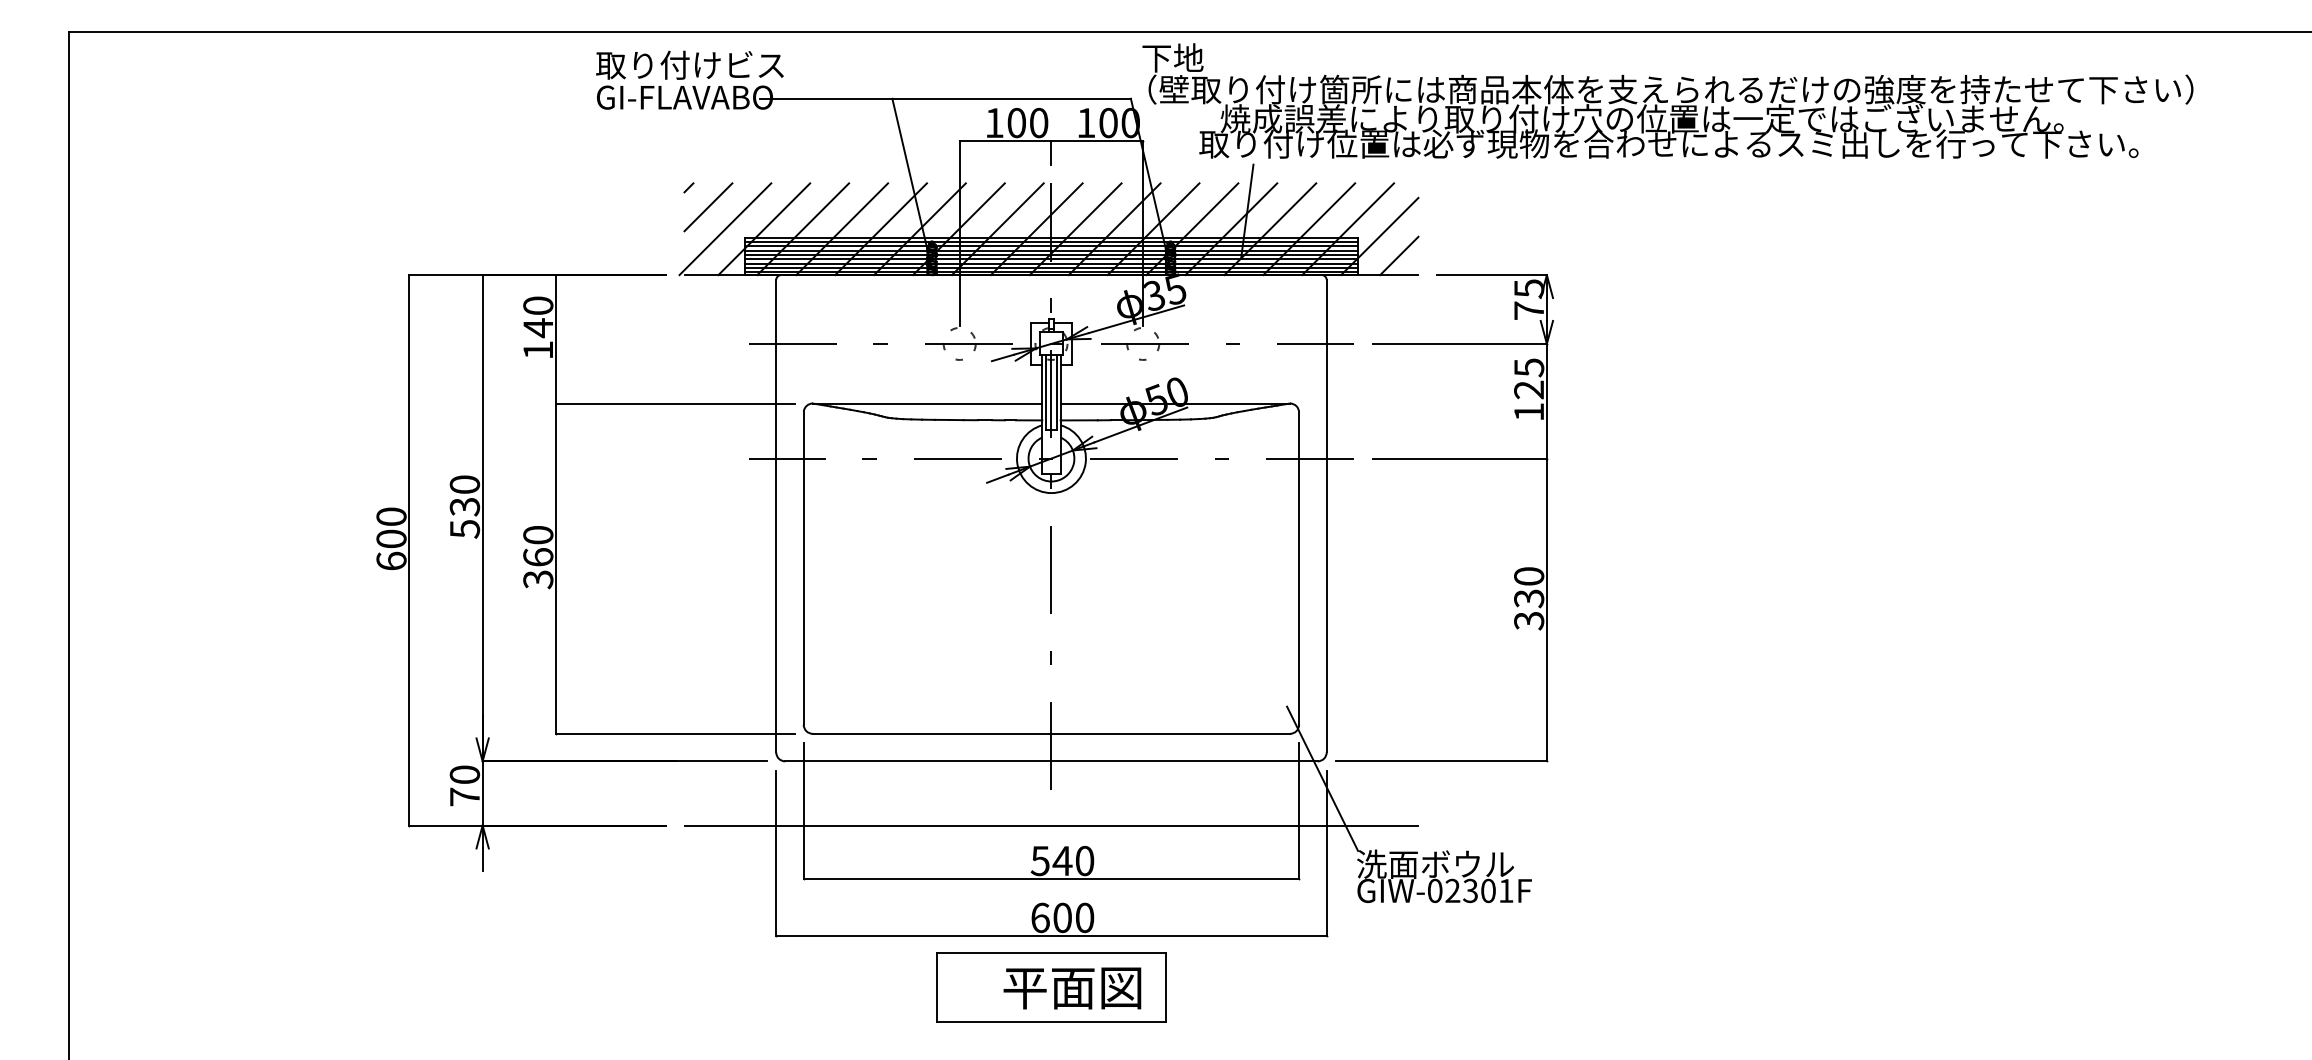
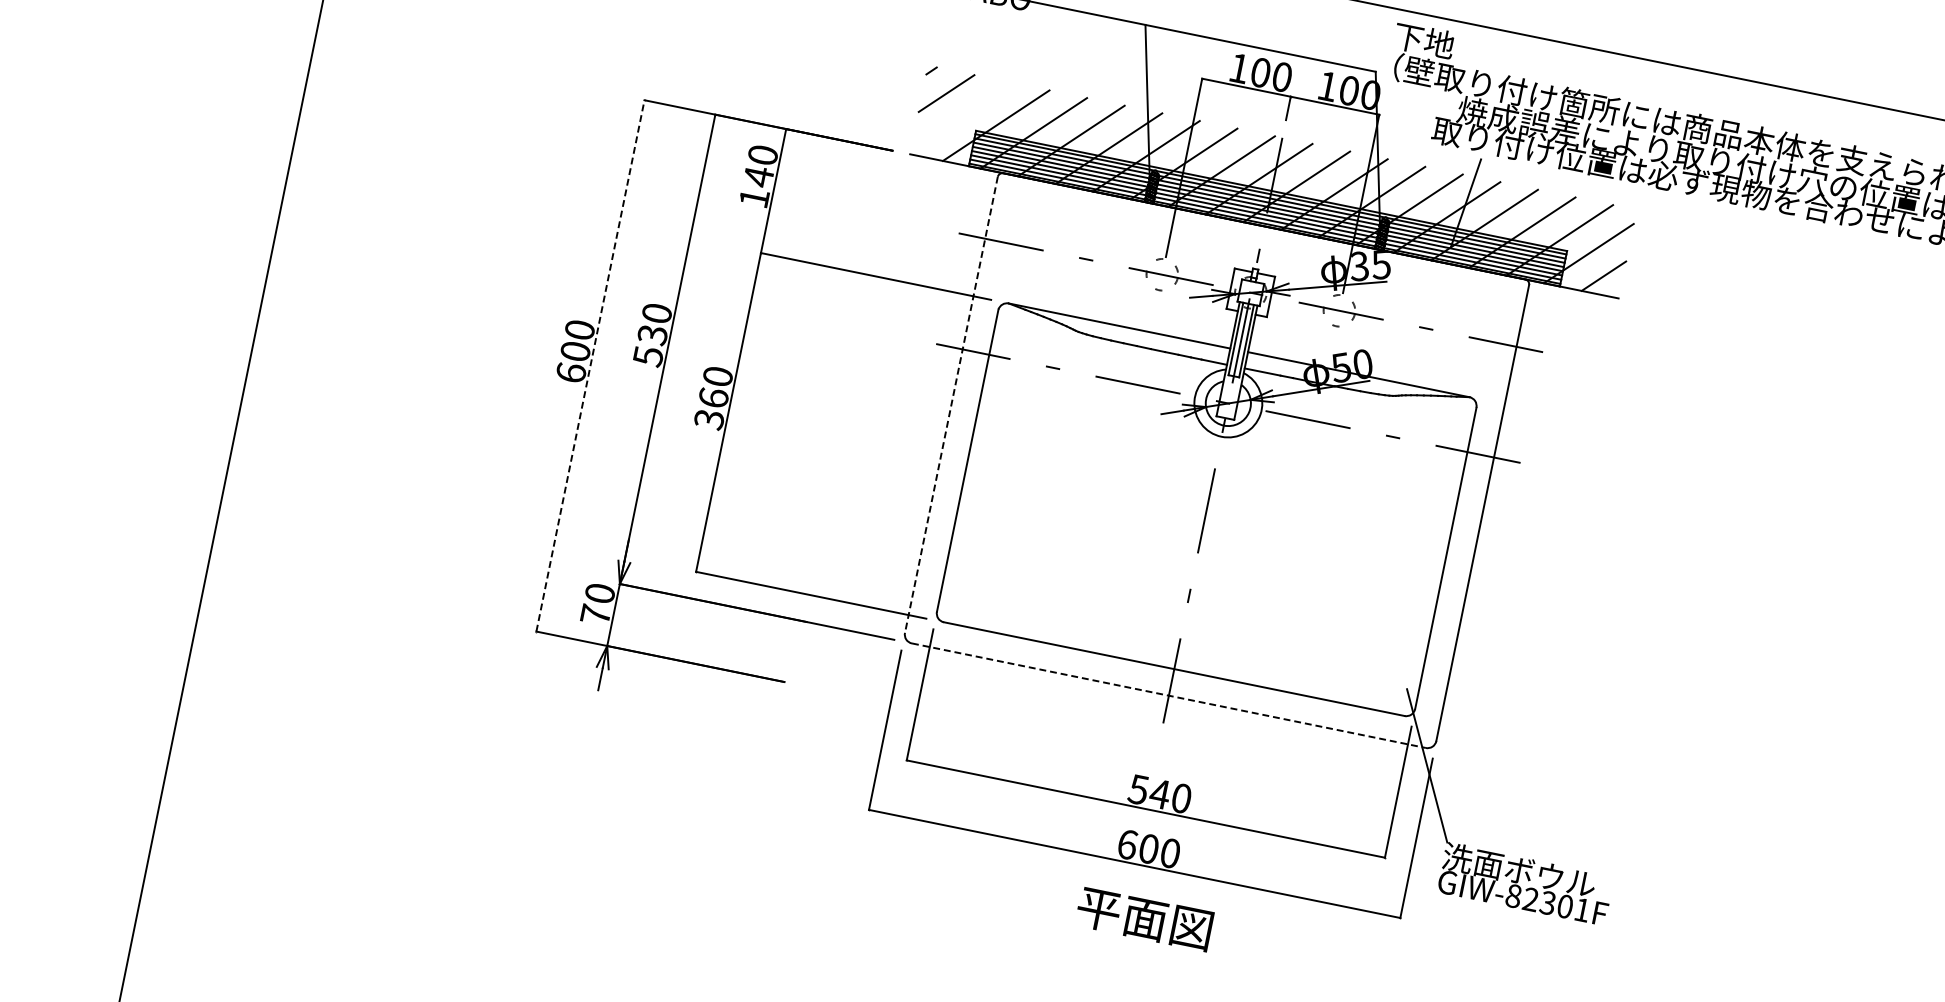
line: (725, 229) -> (958, 118), removed
part: (1444, 459) -> (1607, 481), removed
line: (776, 516) -> (951, 405), solid -> dashed
line: (409, 549) -> (590, 365), solid -> dashed
line: (1051, 761) -> (1168, 695), solid -> dashed
line: (1051, 825) -> (1156, 757), removed
text: (1434, 890) -> (1513, 895), GIW-02301F -> GIW-82301F
part: (1051, 987) -> (1124, 914), removed

